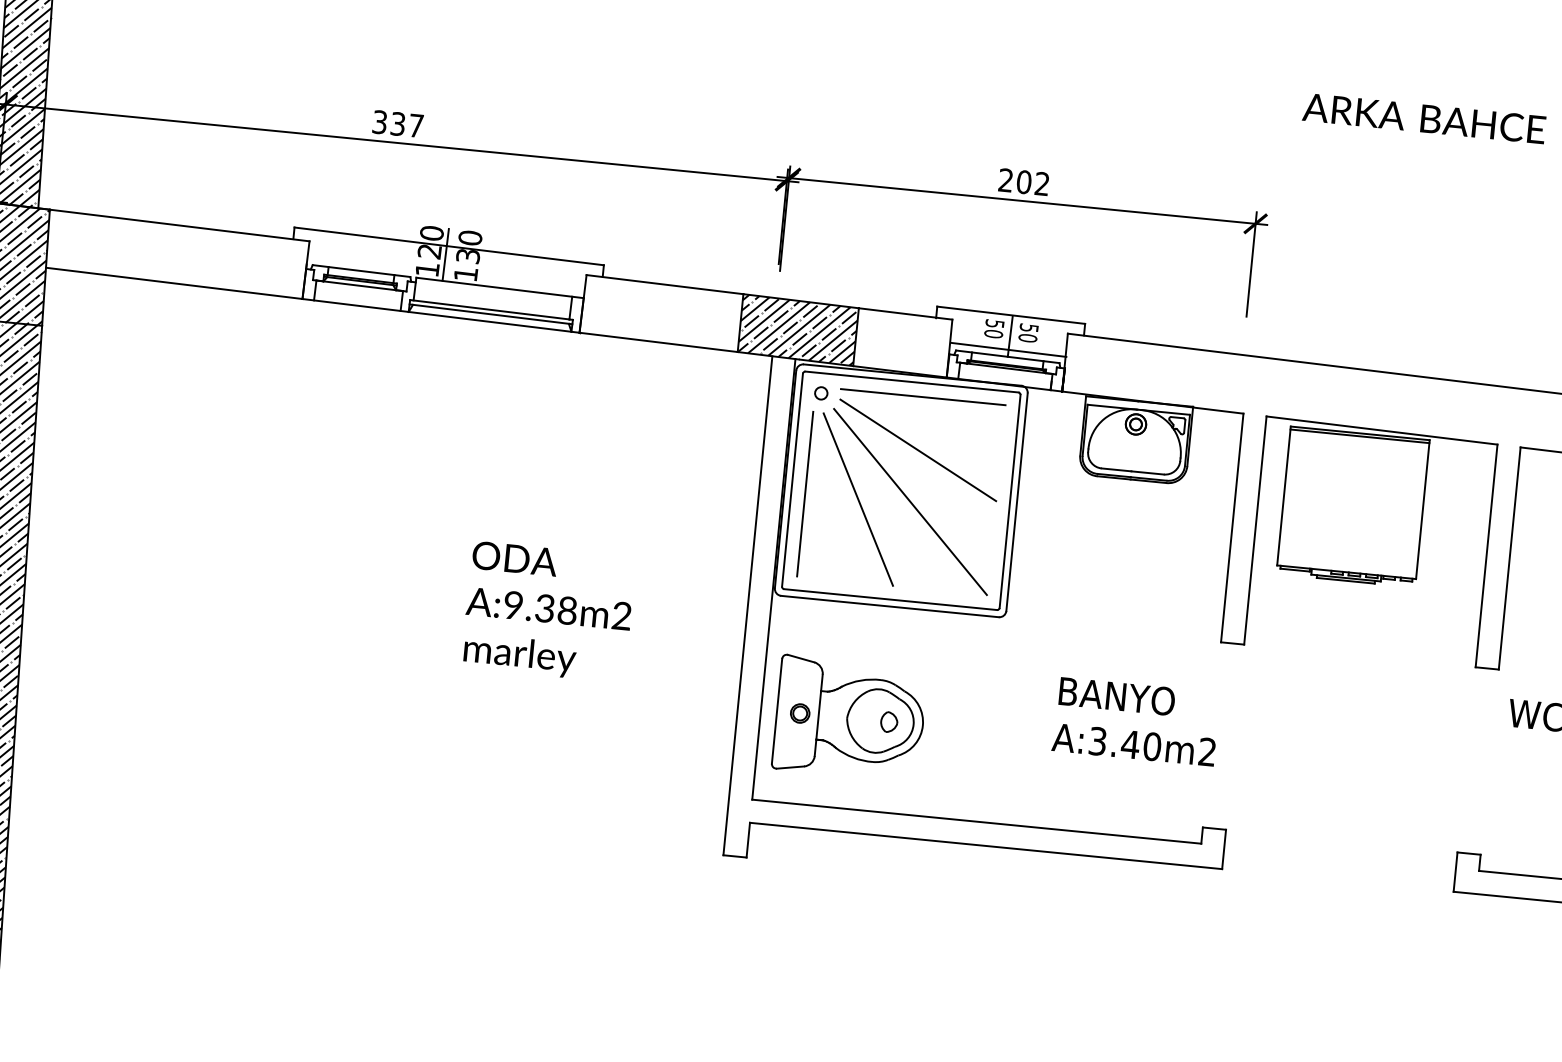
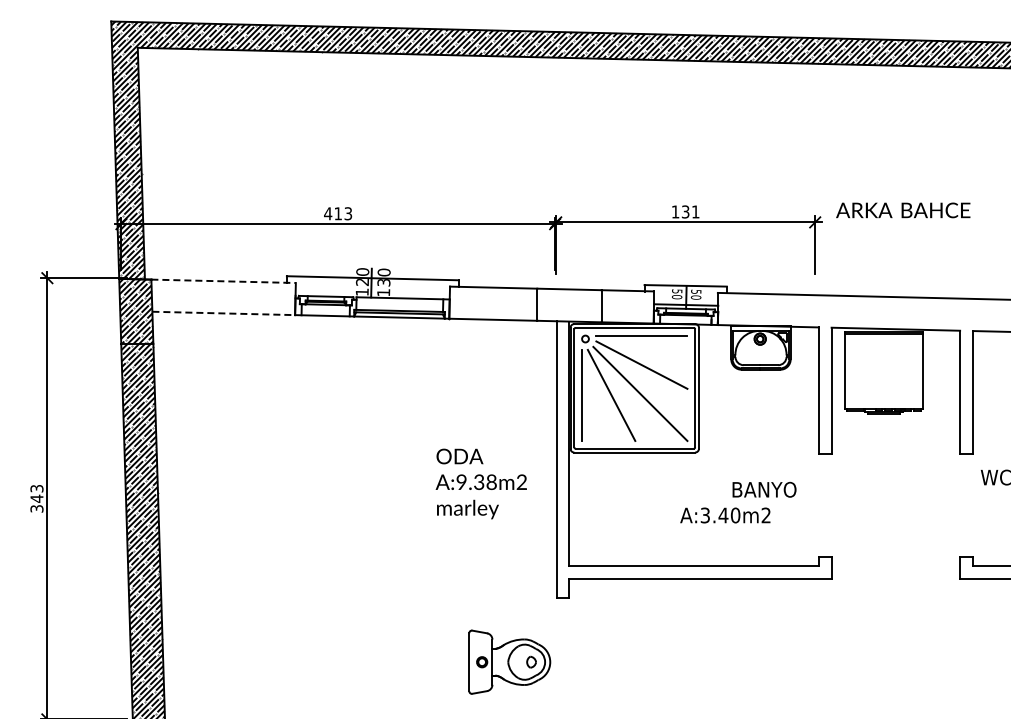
text: (1424, 118) -> (903, 210), moved
text: (398, 123) -> (338, 213), 337 -> 413
text: (1023, 181) -> (685, 211), 202 -> 131
line: (181, 225) -> (224, 281), solid -> dashed
line: (175, 283) -> (224, 313), solid -> dashed
hatch: (798, 330) -> (569, 305), removed
text: (547, 611) -> (480, 483), moved
part: (849, 717) -> (509, 661), moved
text: (1134, 744) -> (725, 515), moved

